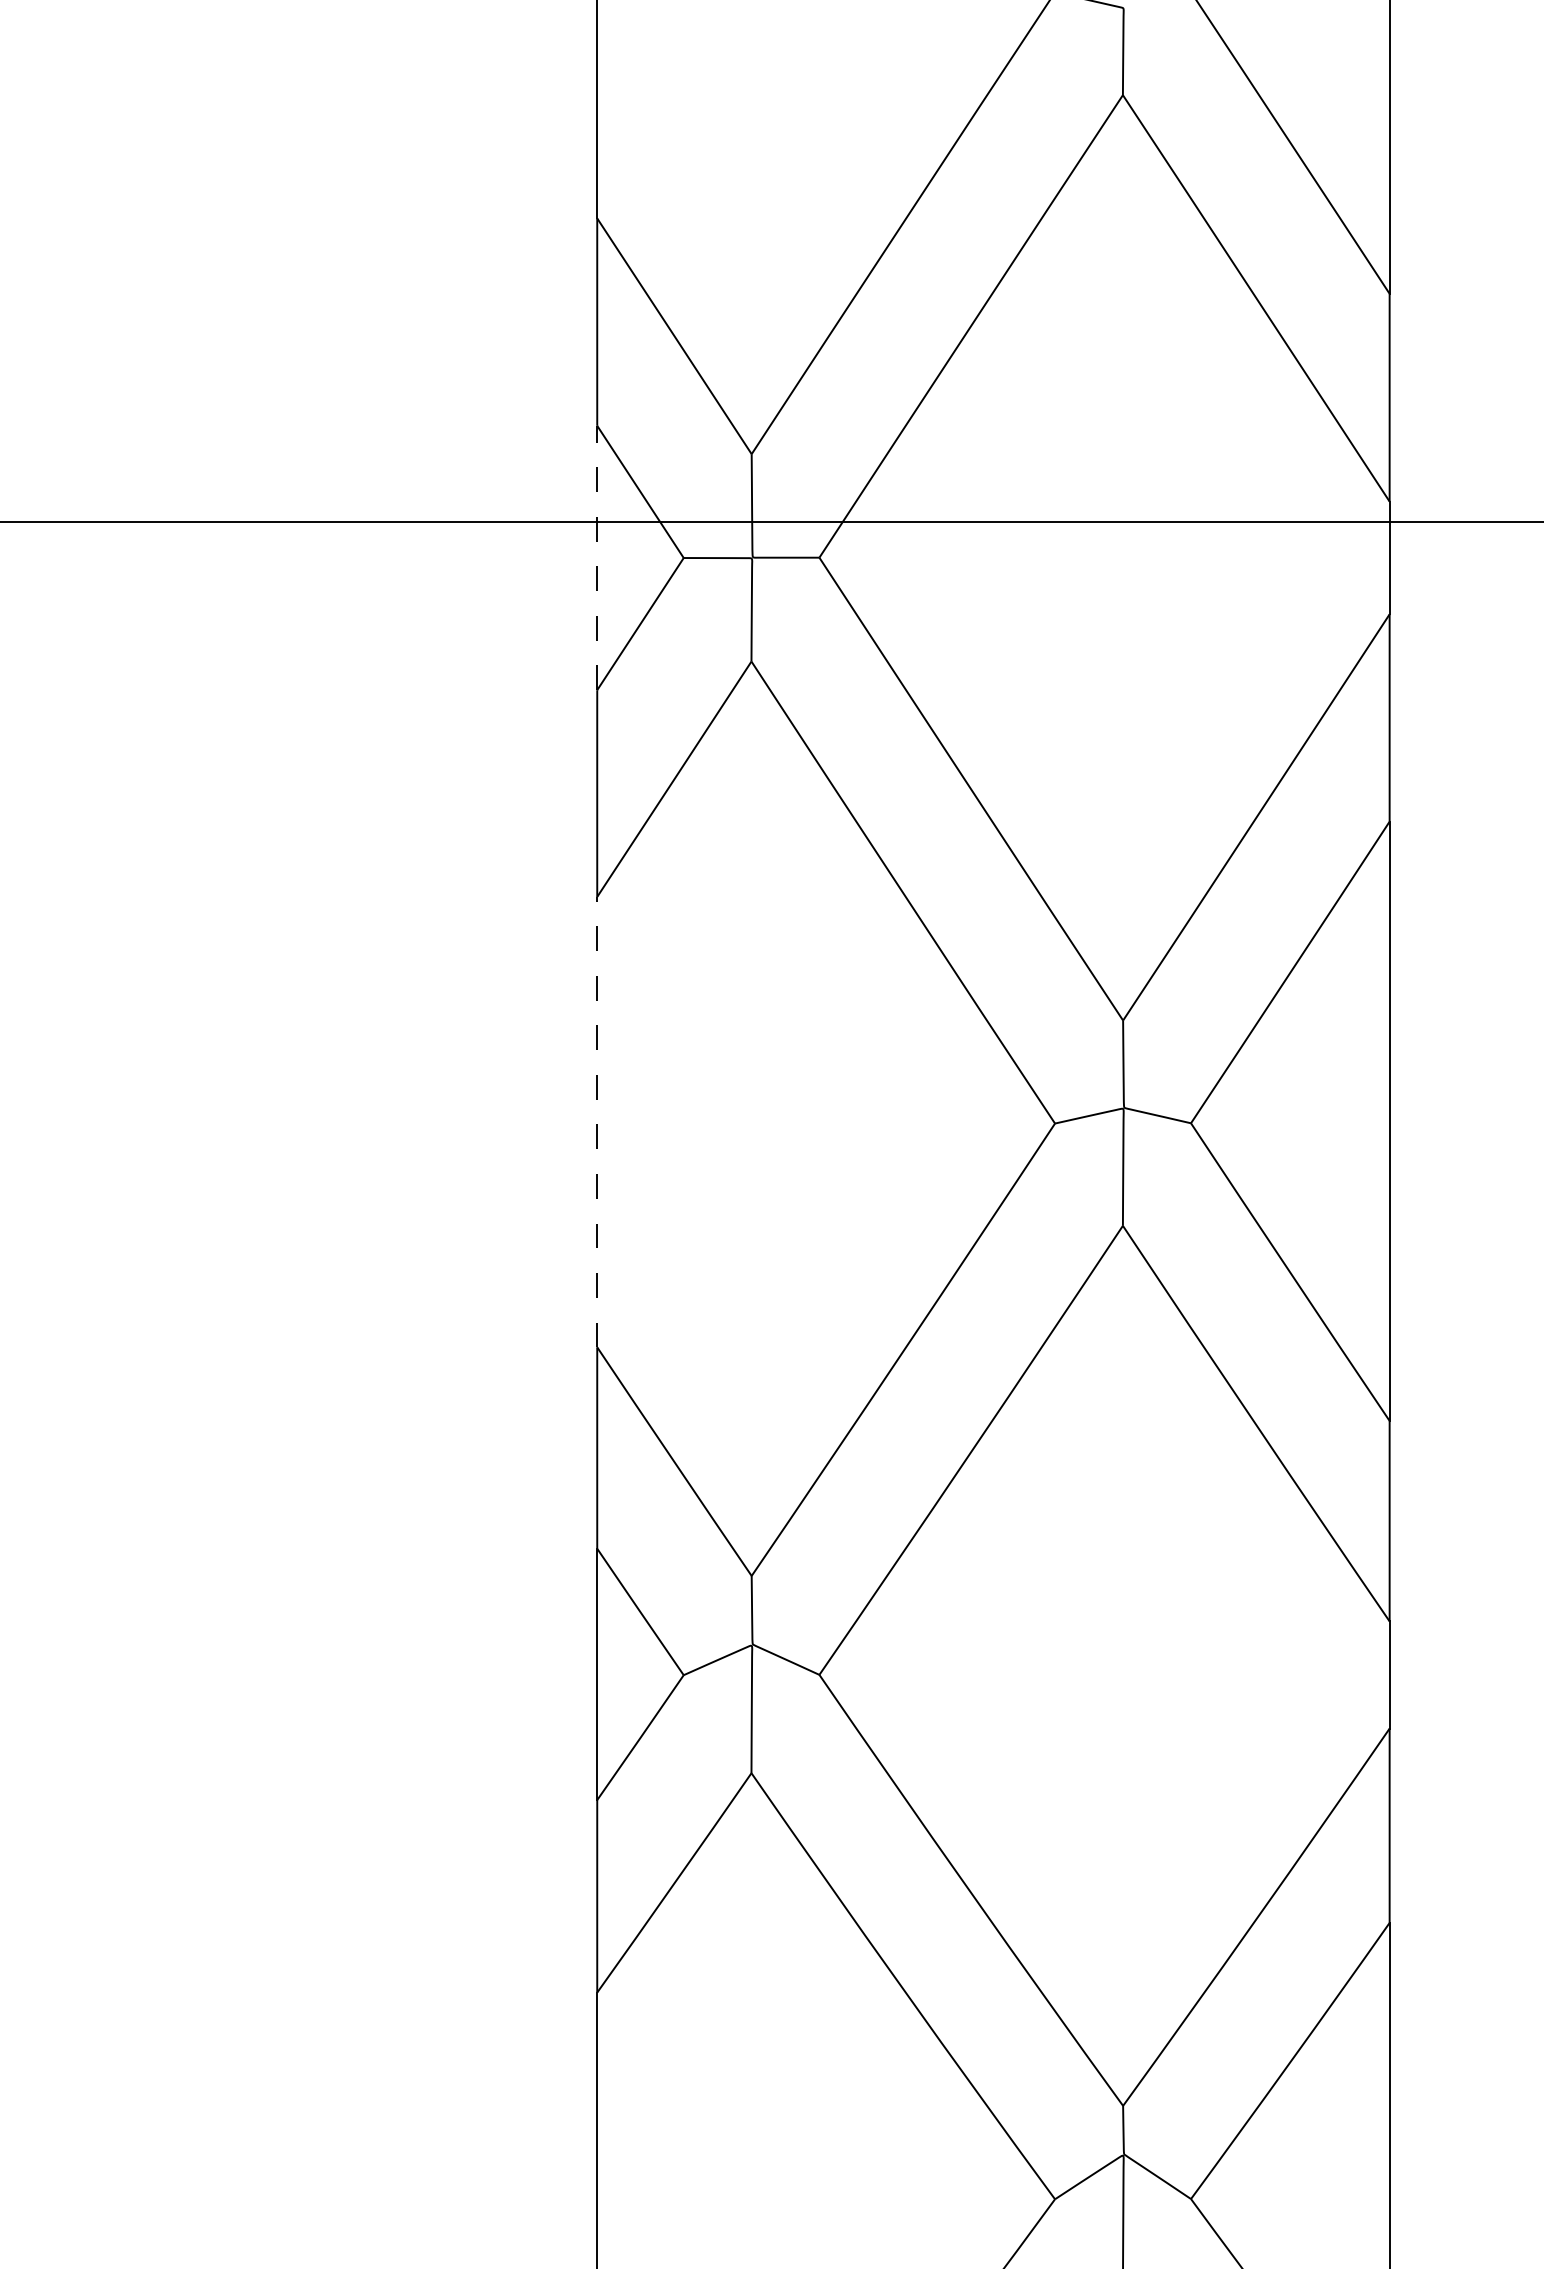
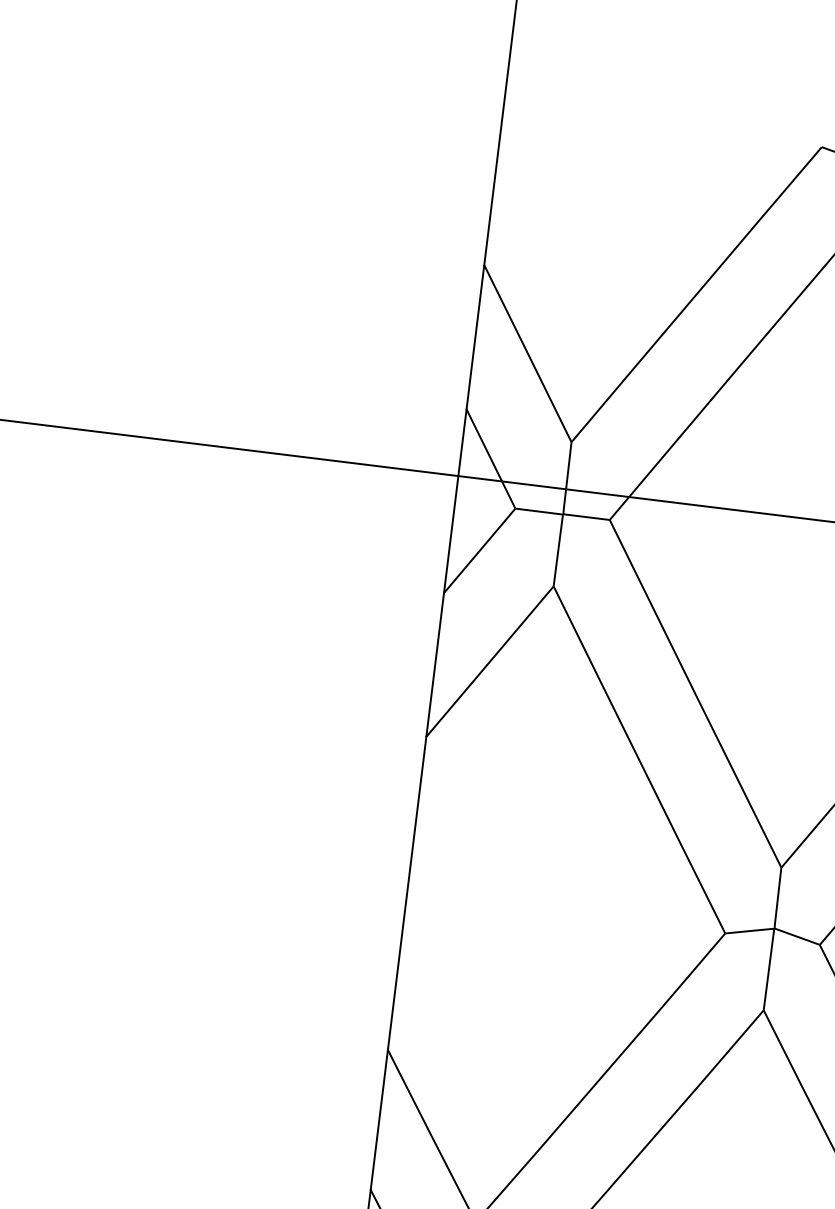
line: (597, 557) -> (455, 500), dashed -> solid
line: (597, 1121) -> (407, 892), dashed -> solid

